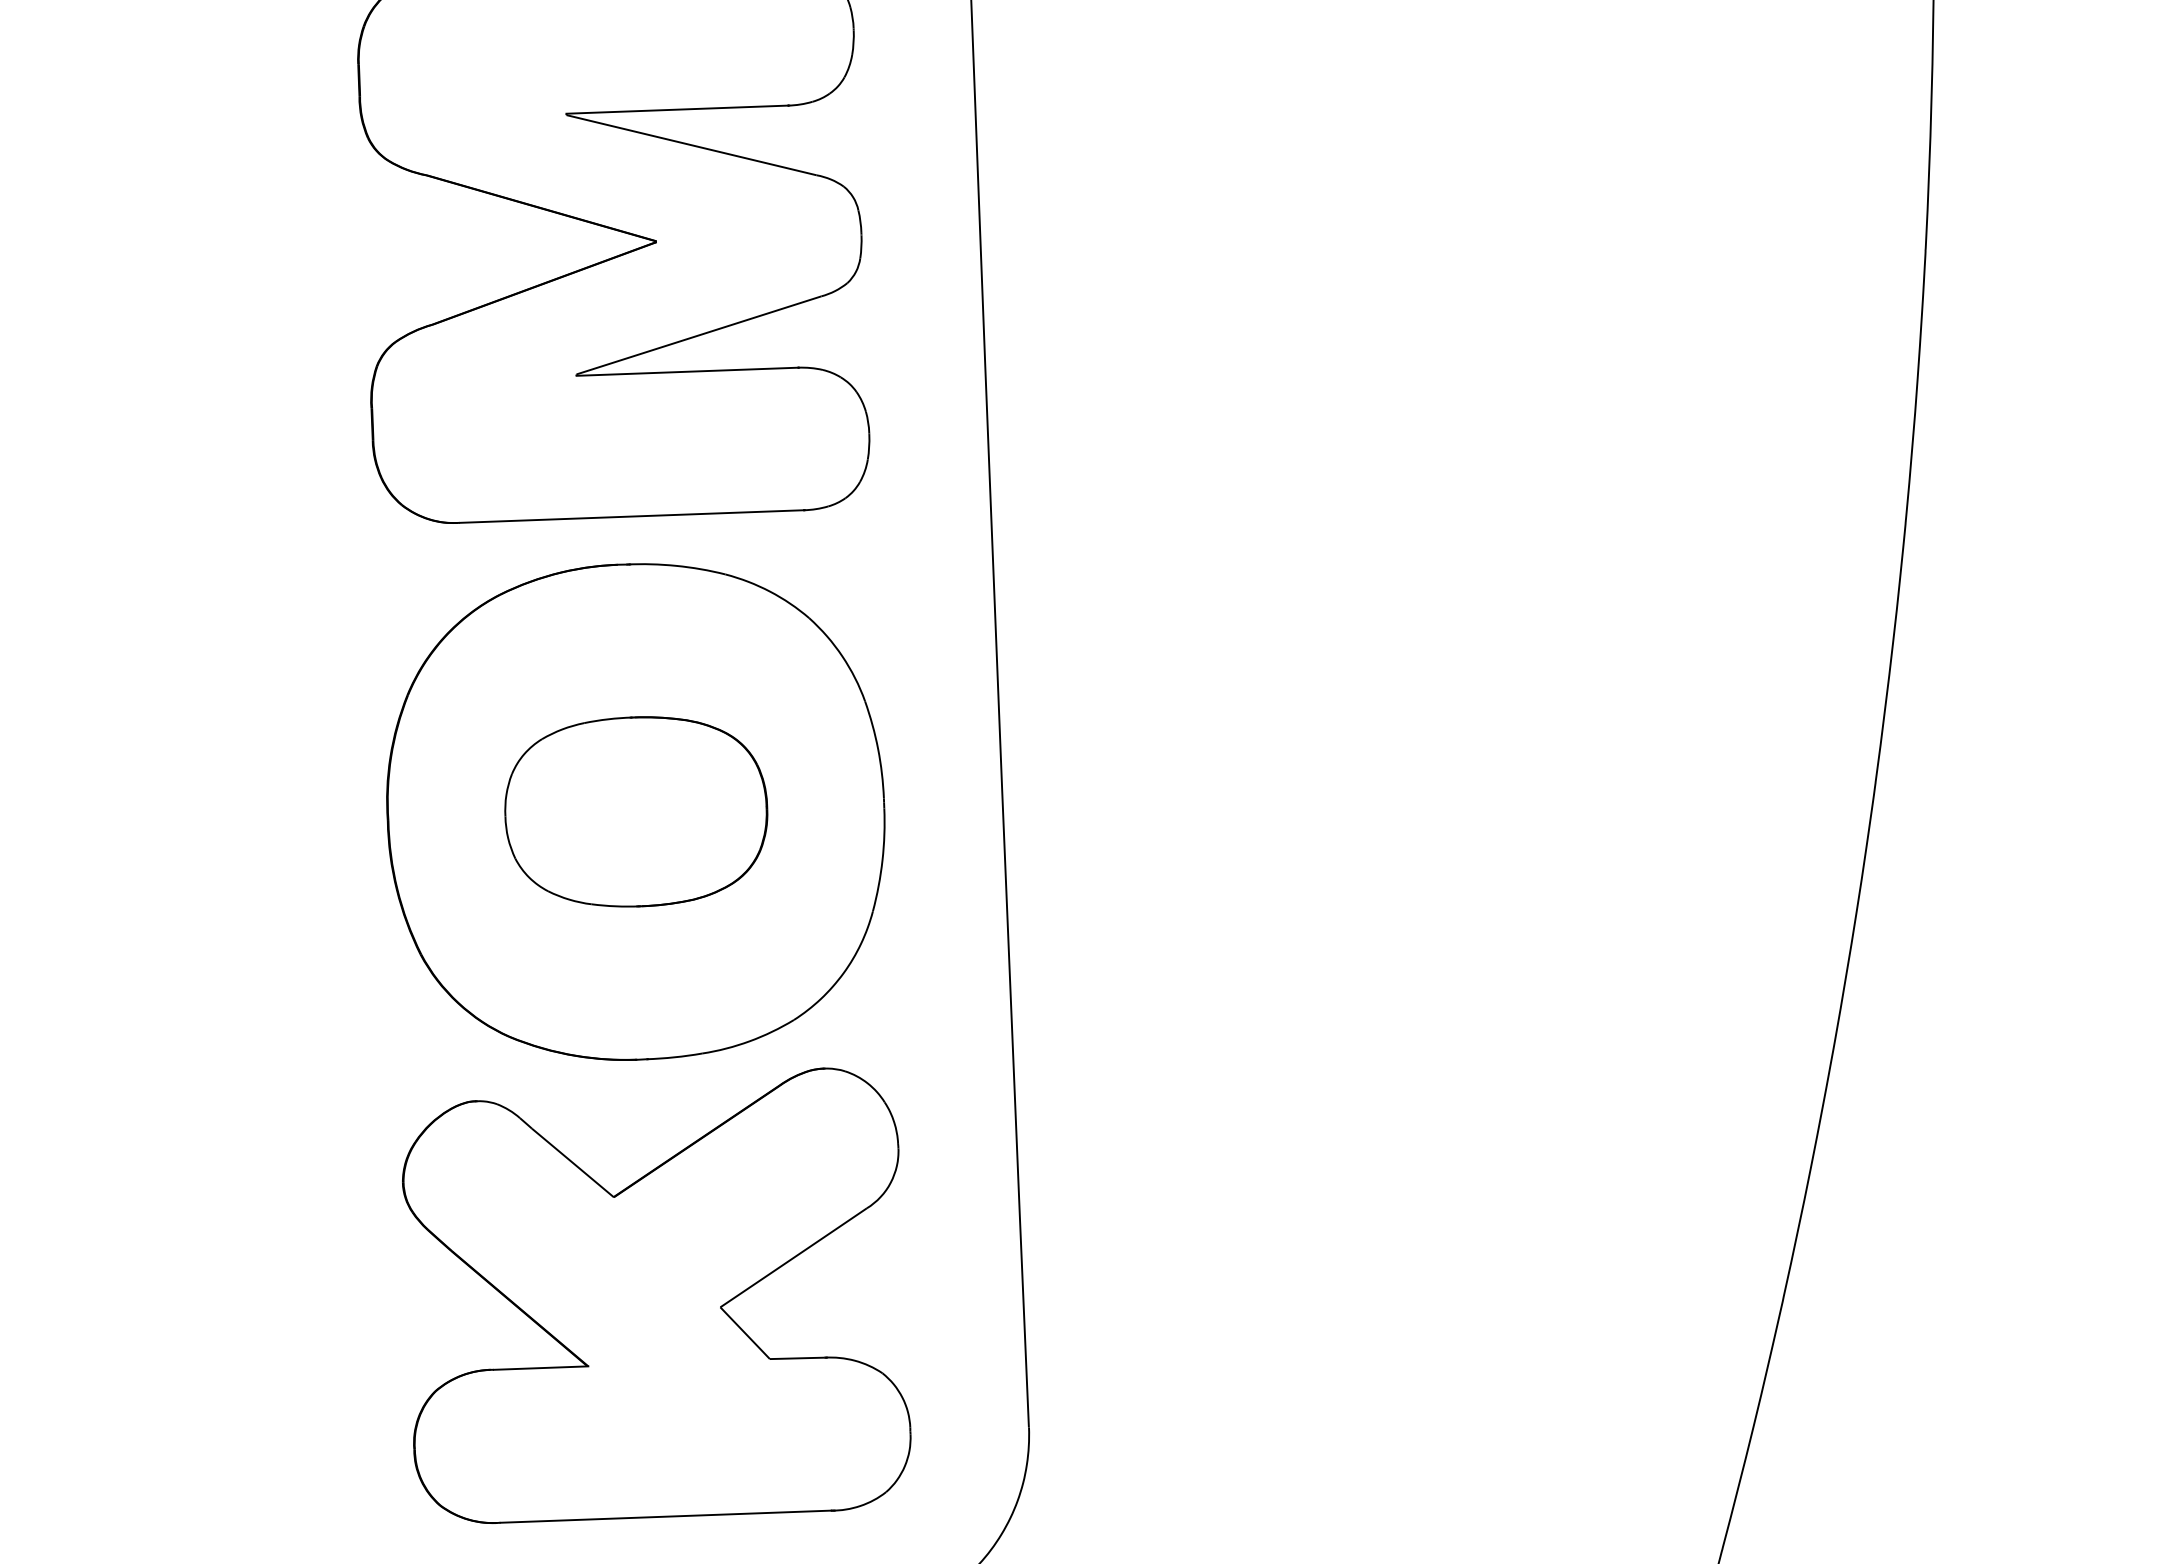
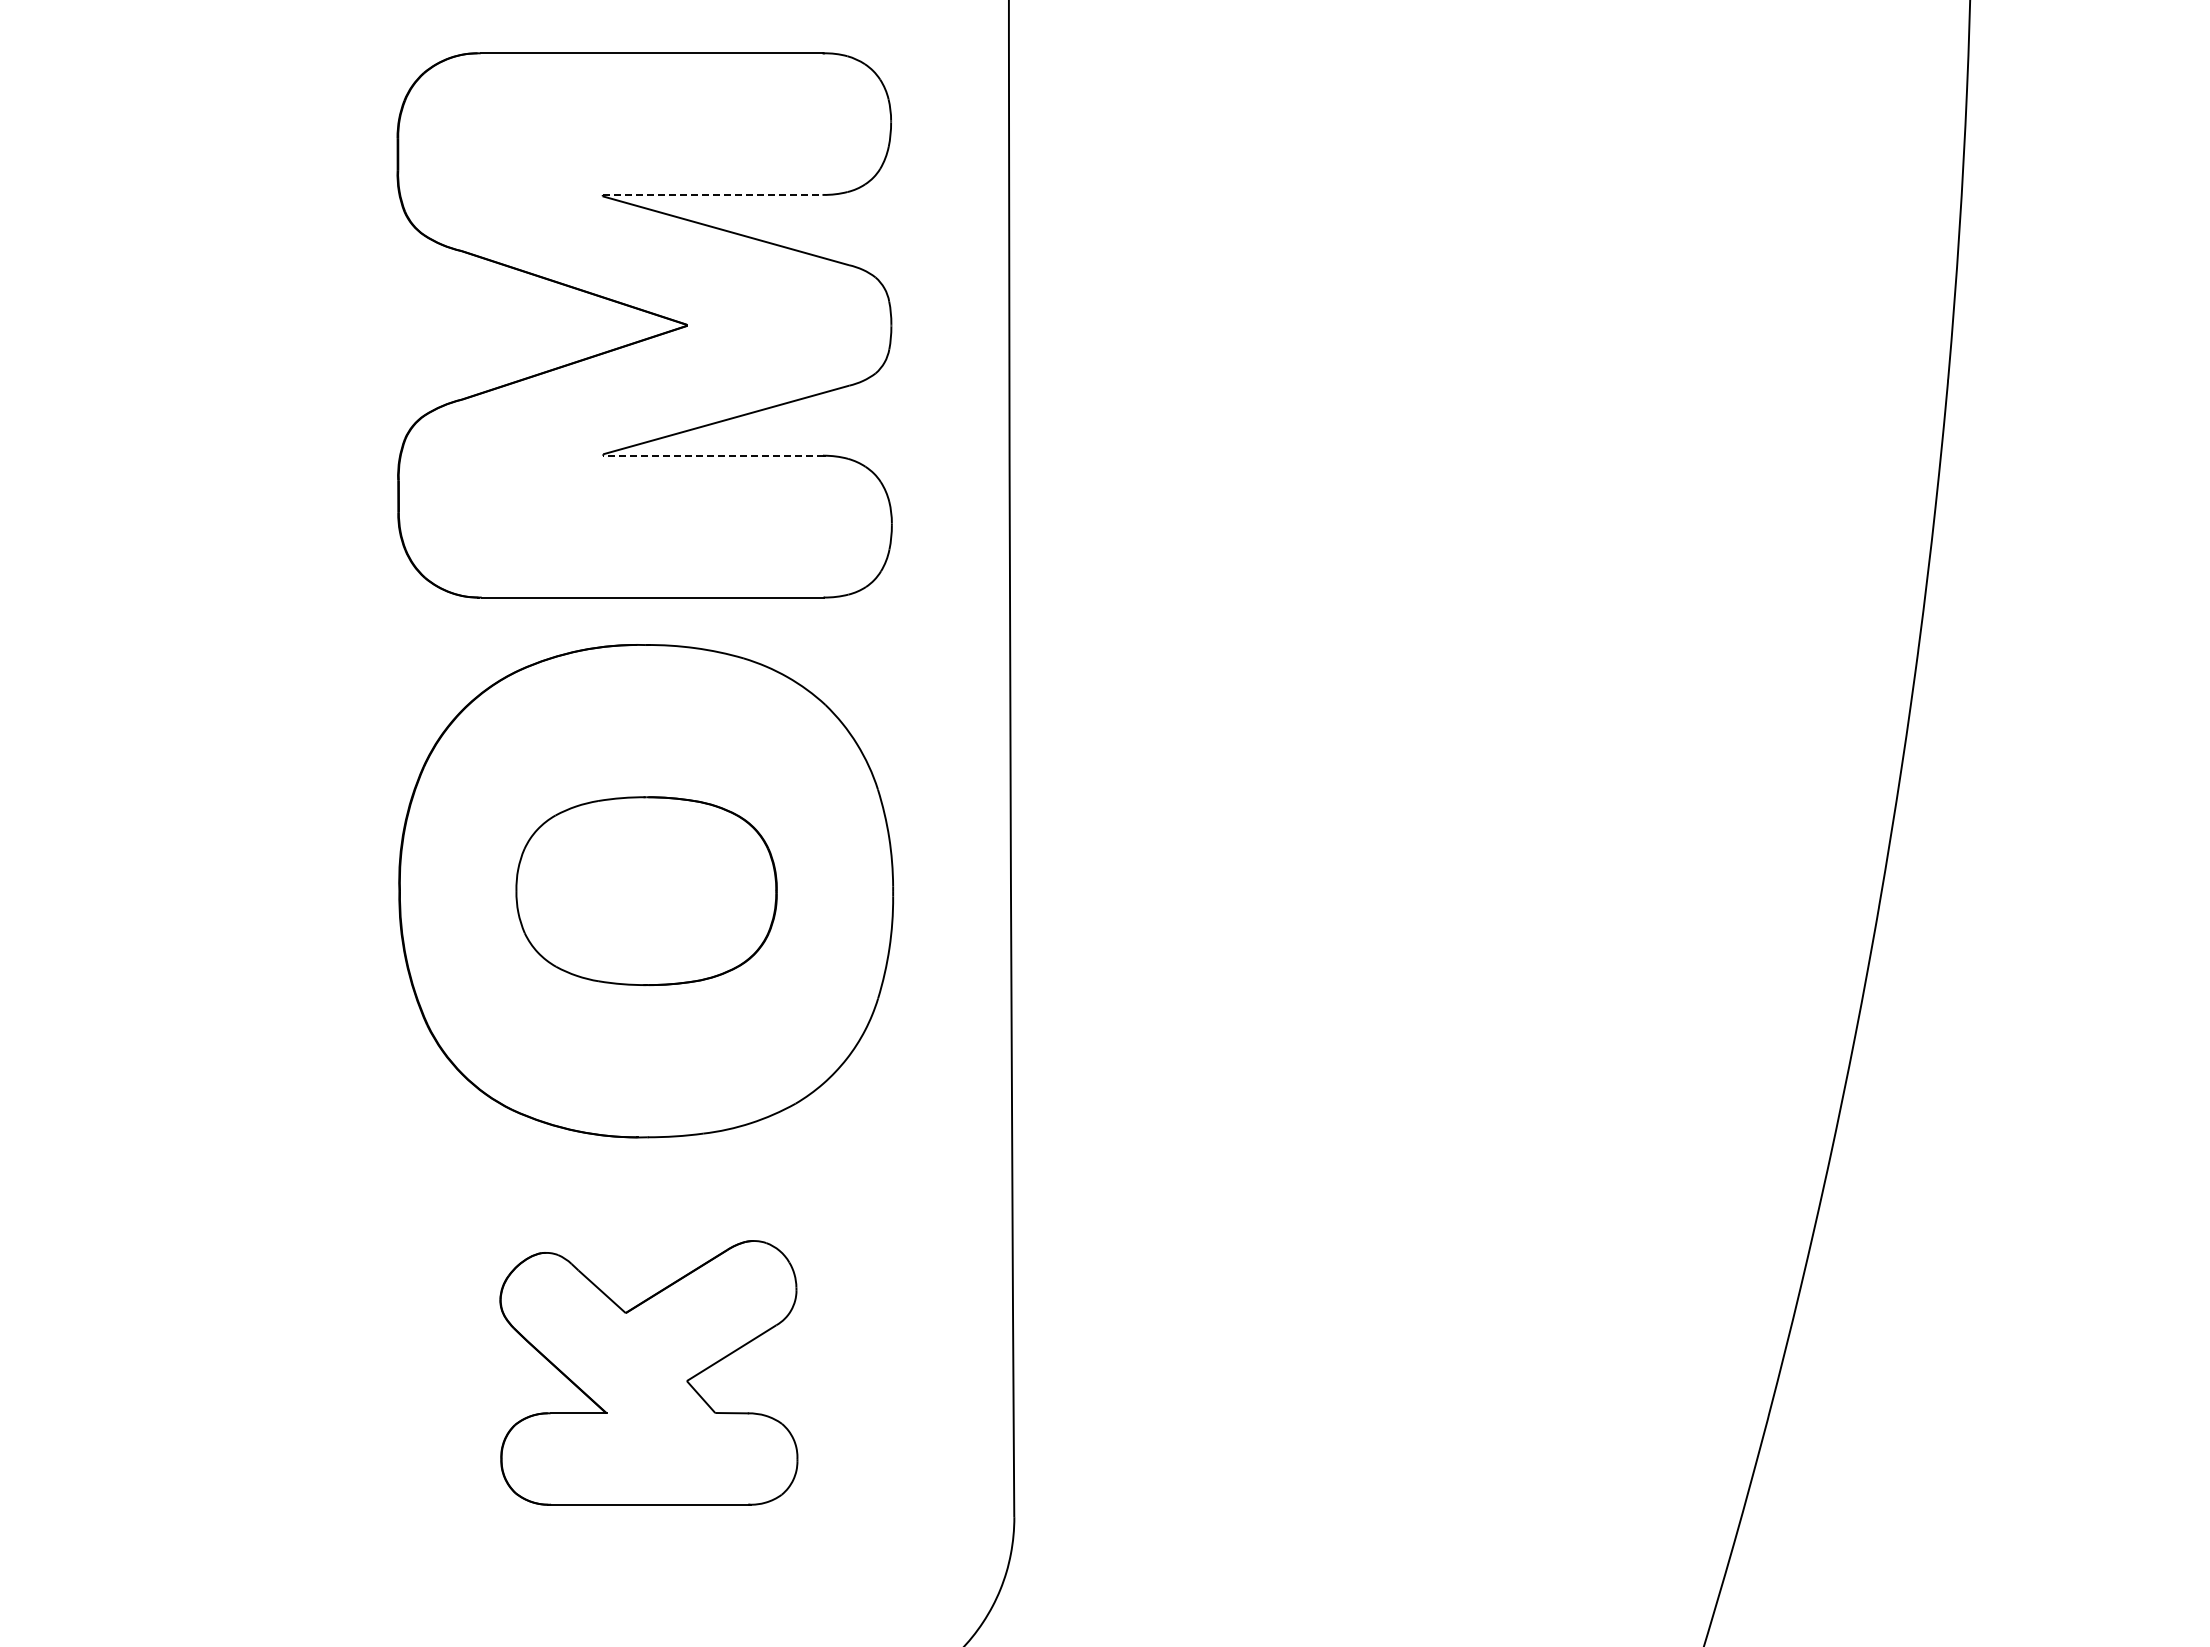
line: (677, 109) -> (713, 194), solid -> dashed
line: (686, 371) -> (712, 455), solid -> dashed
part: (655, 1295) -> (648, 1372), size x0.6

